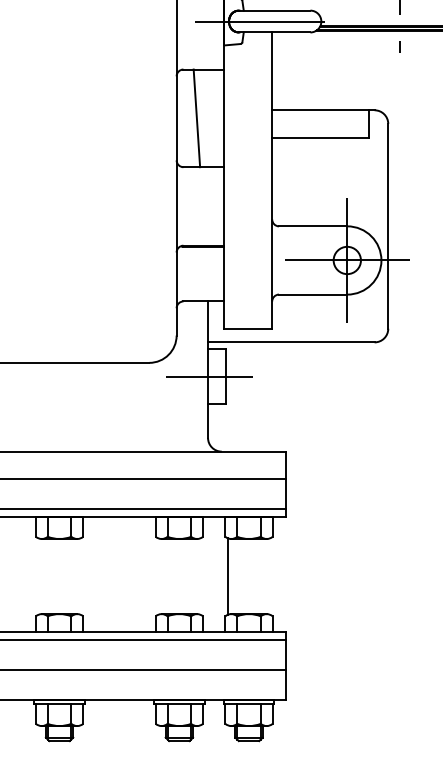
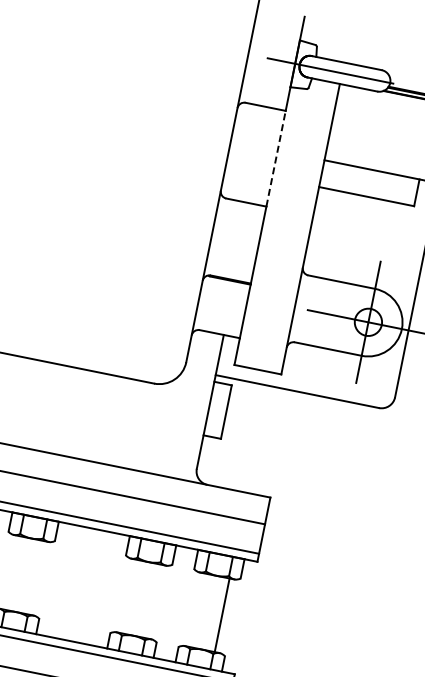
line: (196, 118) -> (248, 153), removed
line: (224, 118) -> (276, 158), solid -> dashed
line: (209, 376) -> (210, 408), removed
line: (227, 576) -> (221, 615), moved

